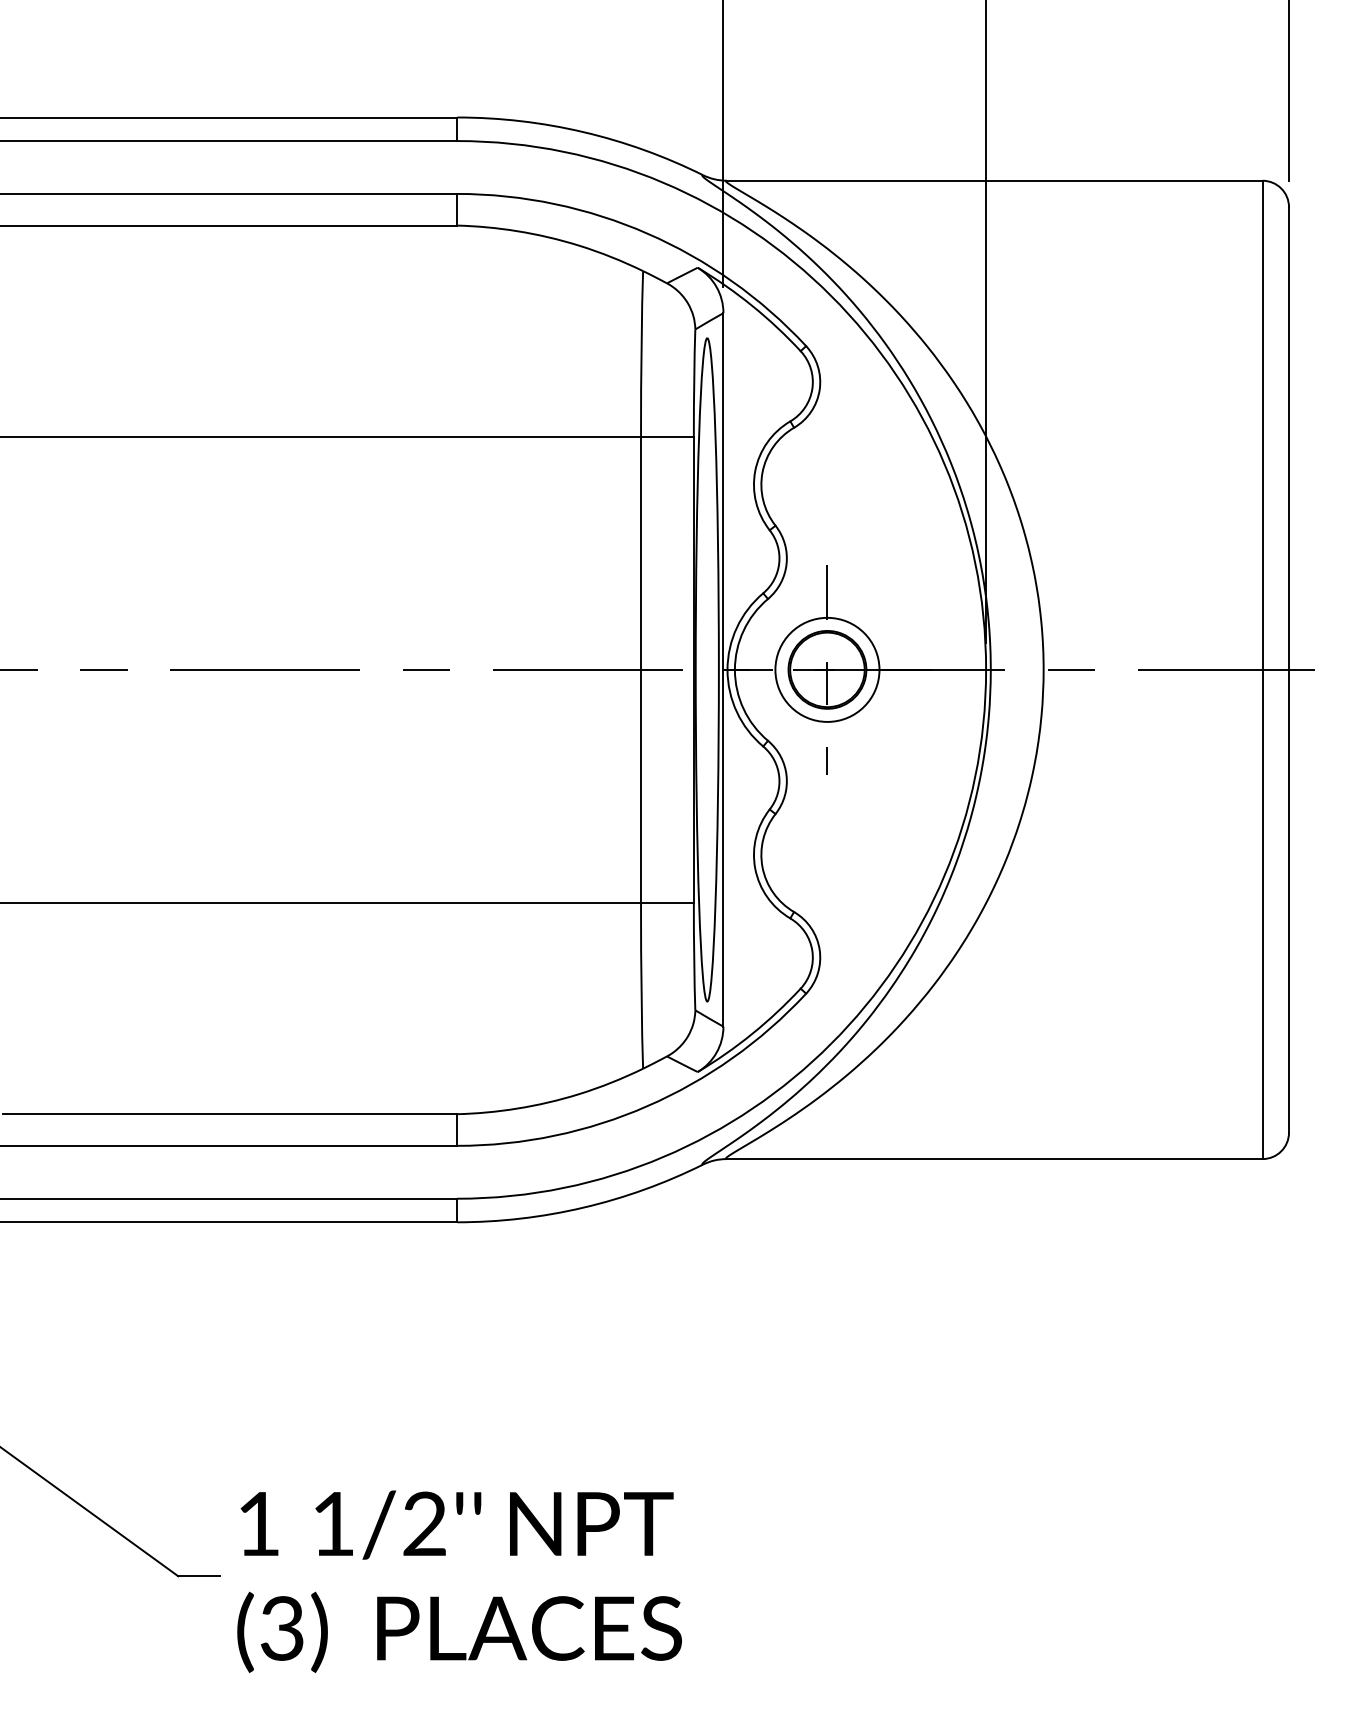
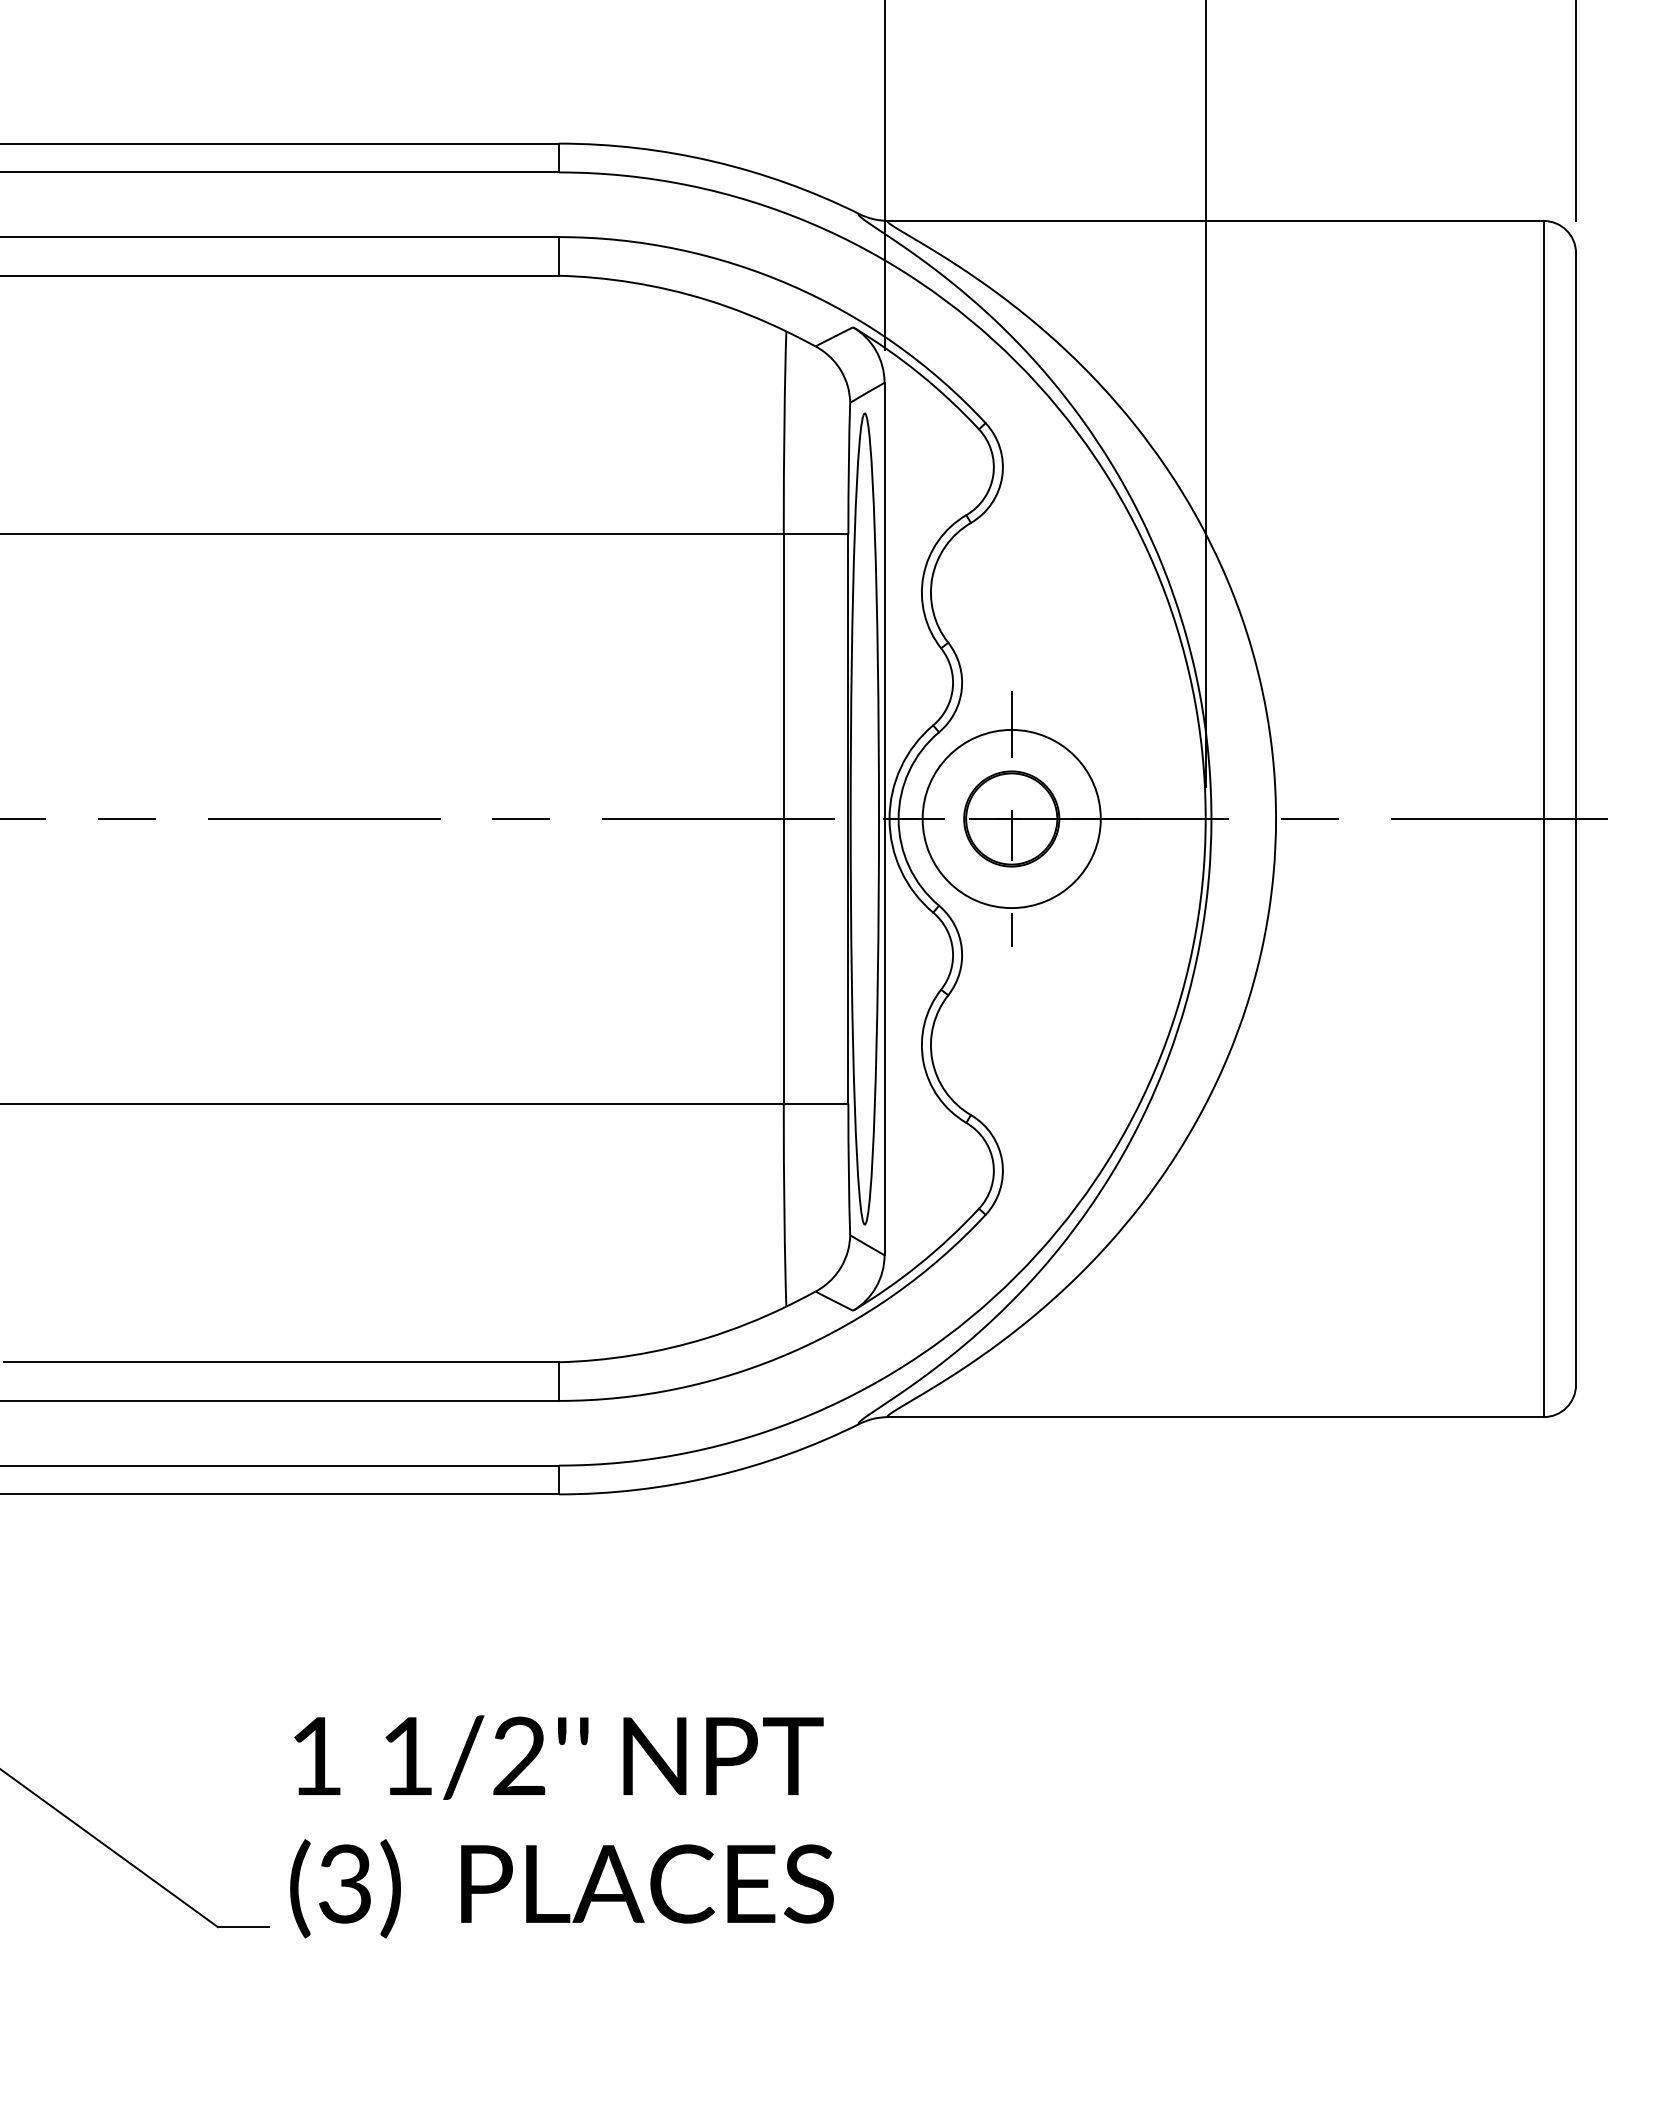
circle: (827, 669) -> (1011, 818), size x1.4
text: (459, 1581) -> (561, 1826), moved

